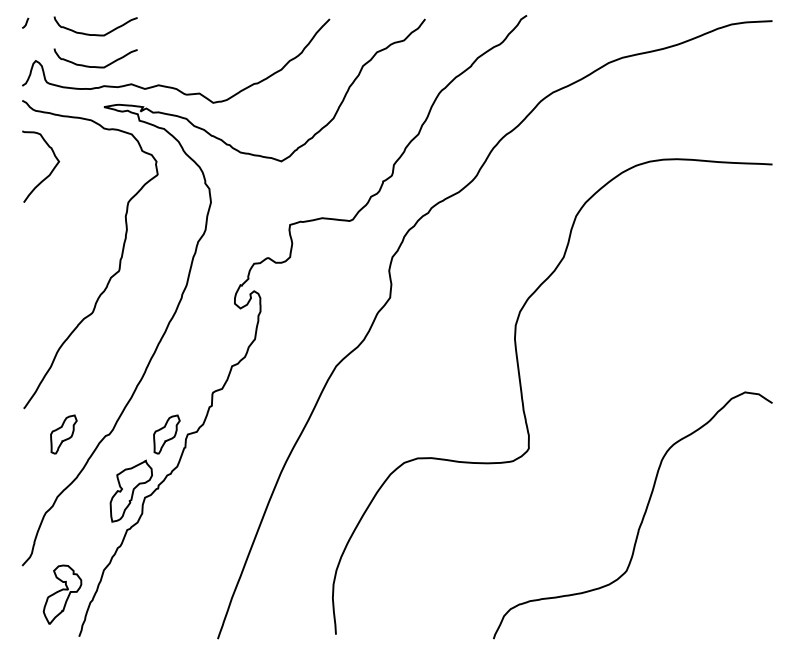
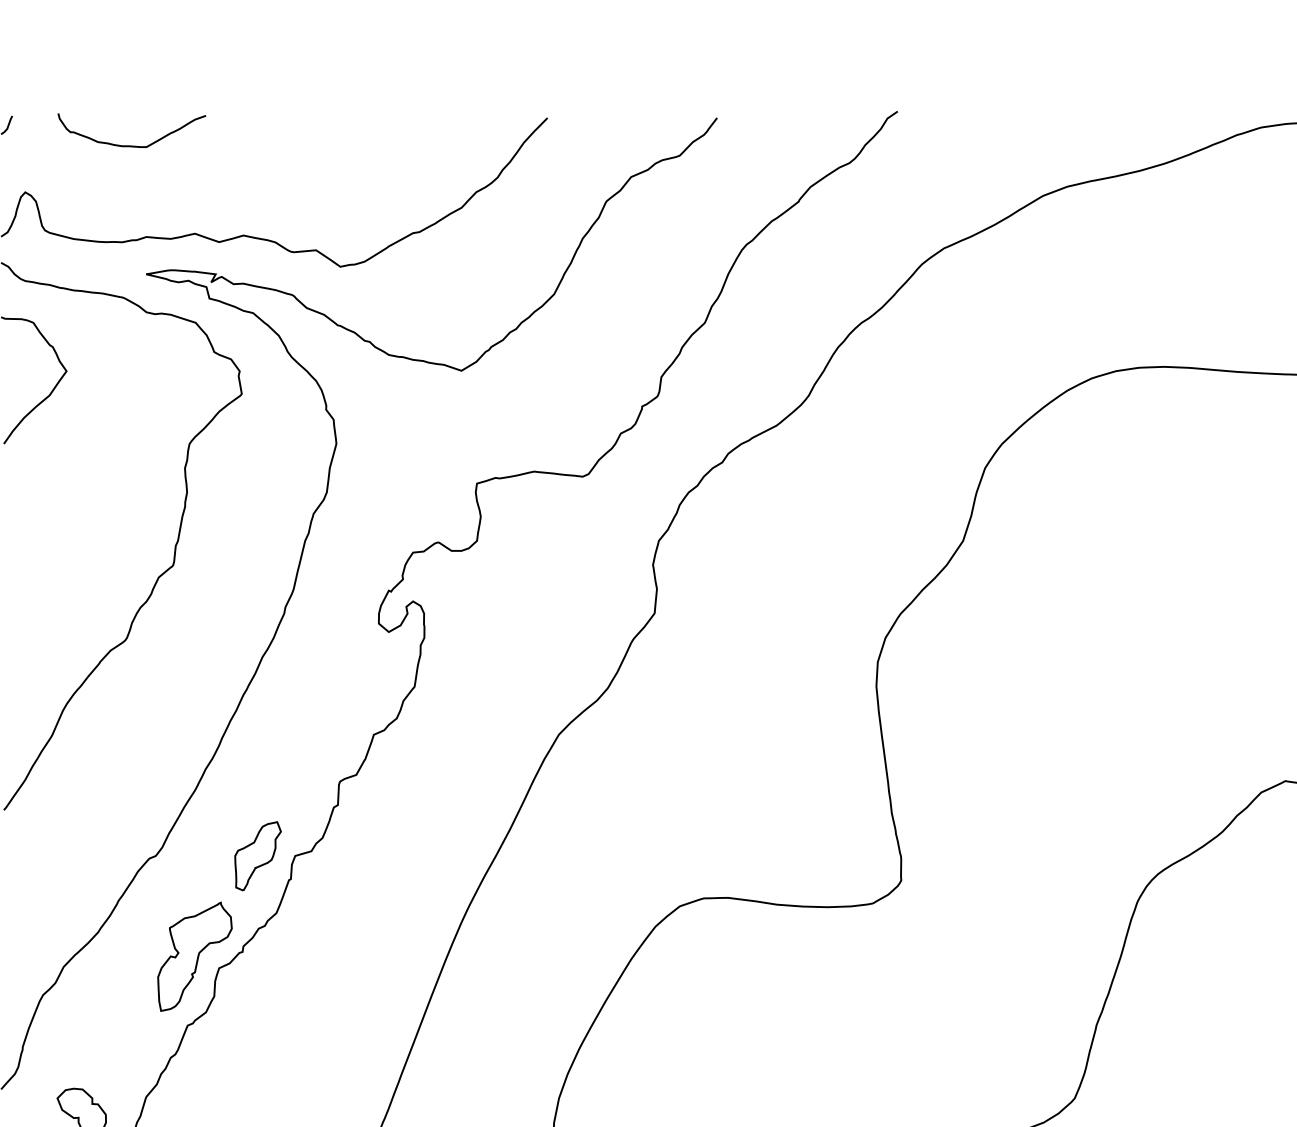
curve: (95, 66) -> (131, 202), removed
part: (63, 434) -> (74, 855), removed

